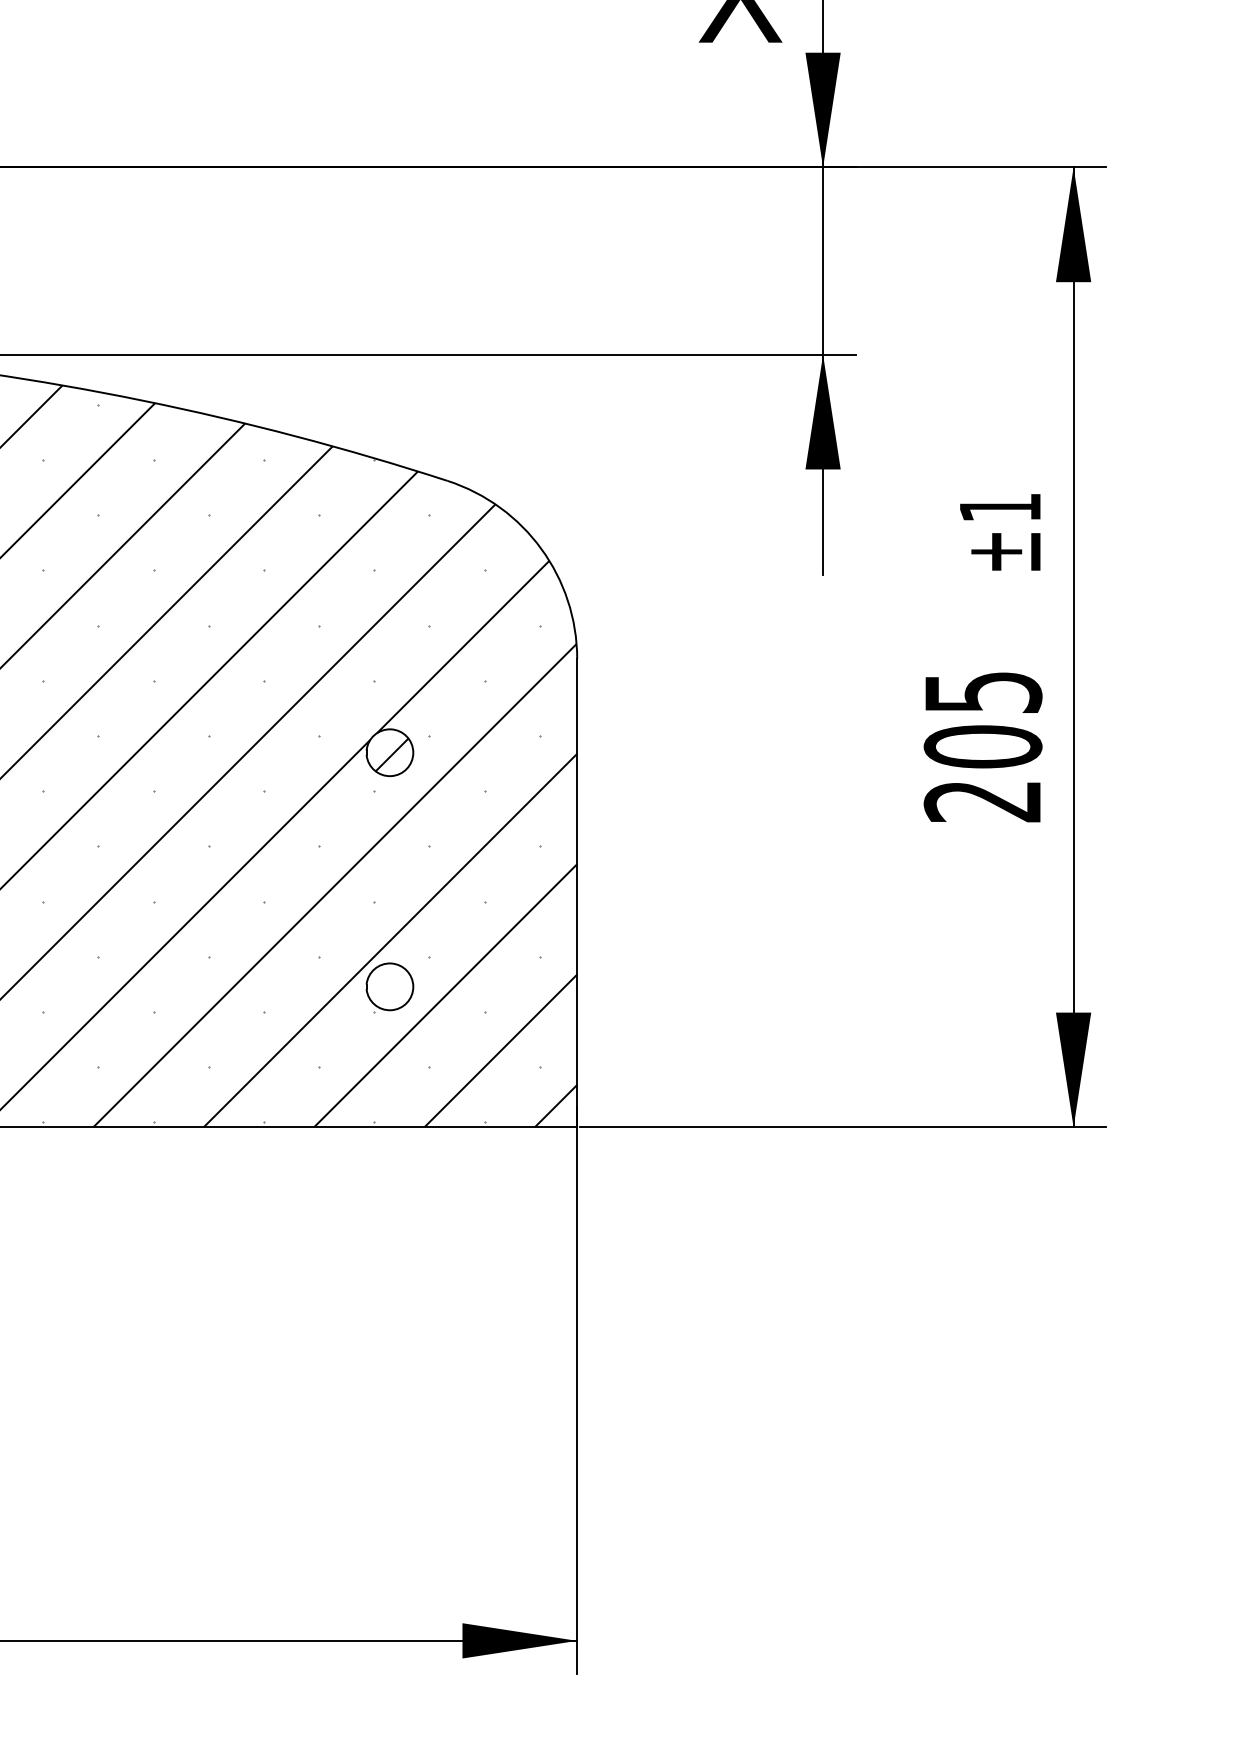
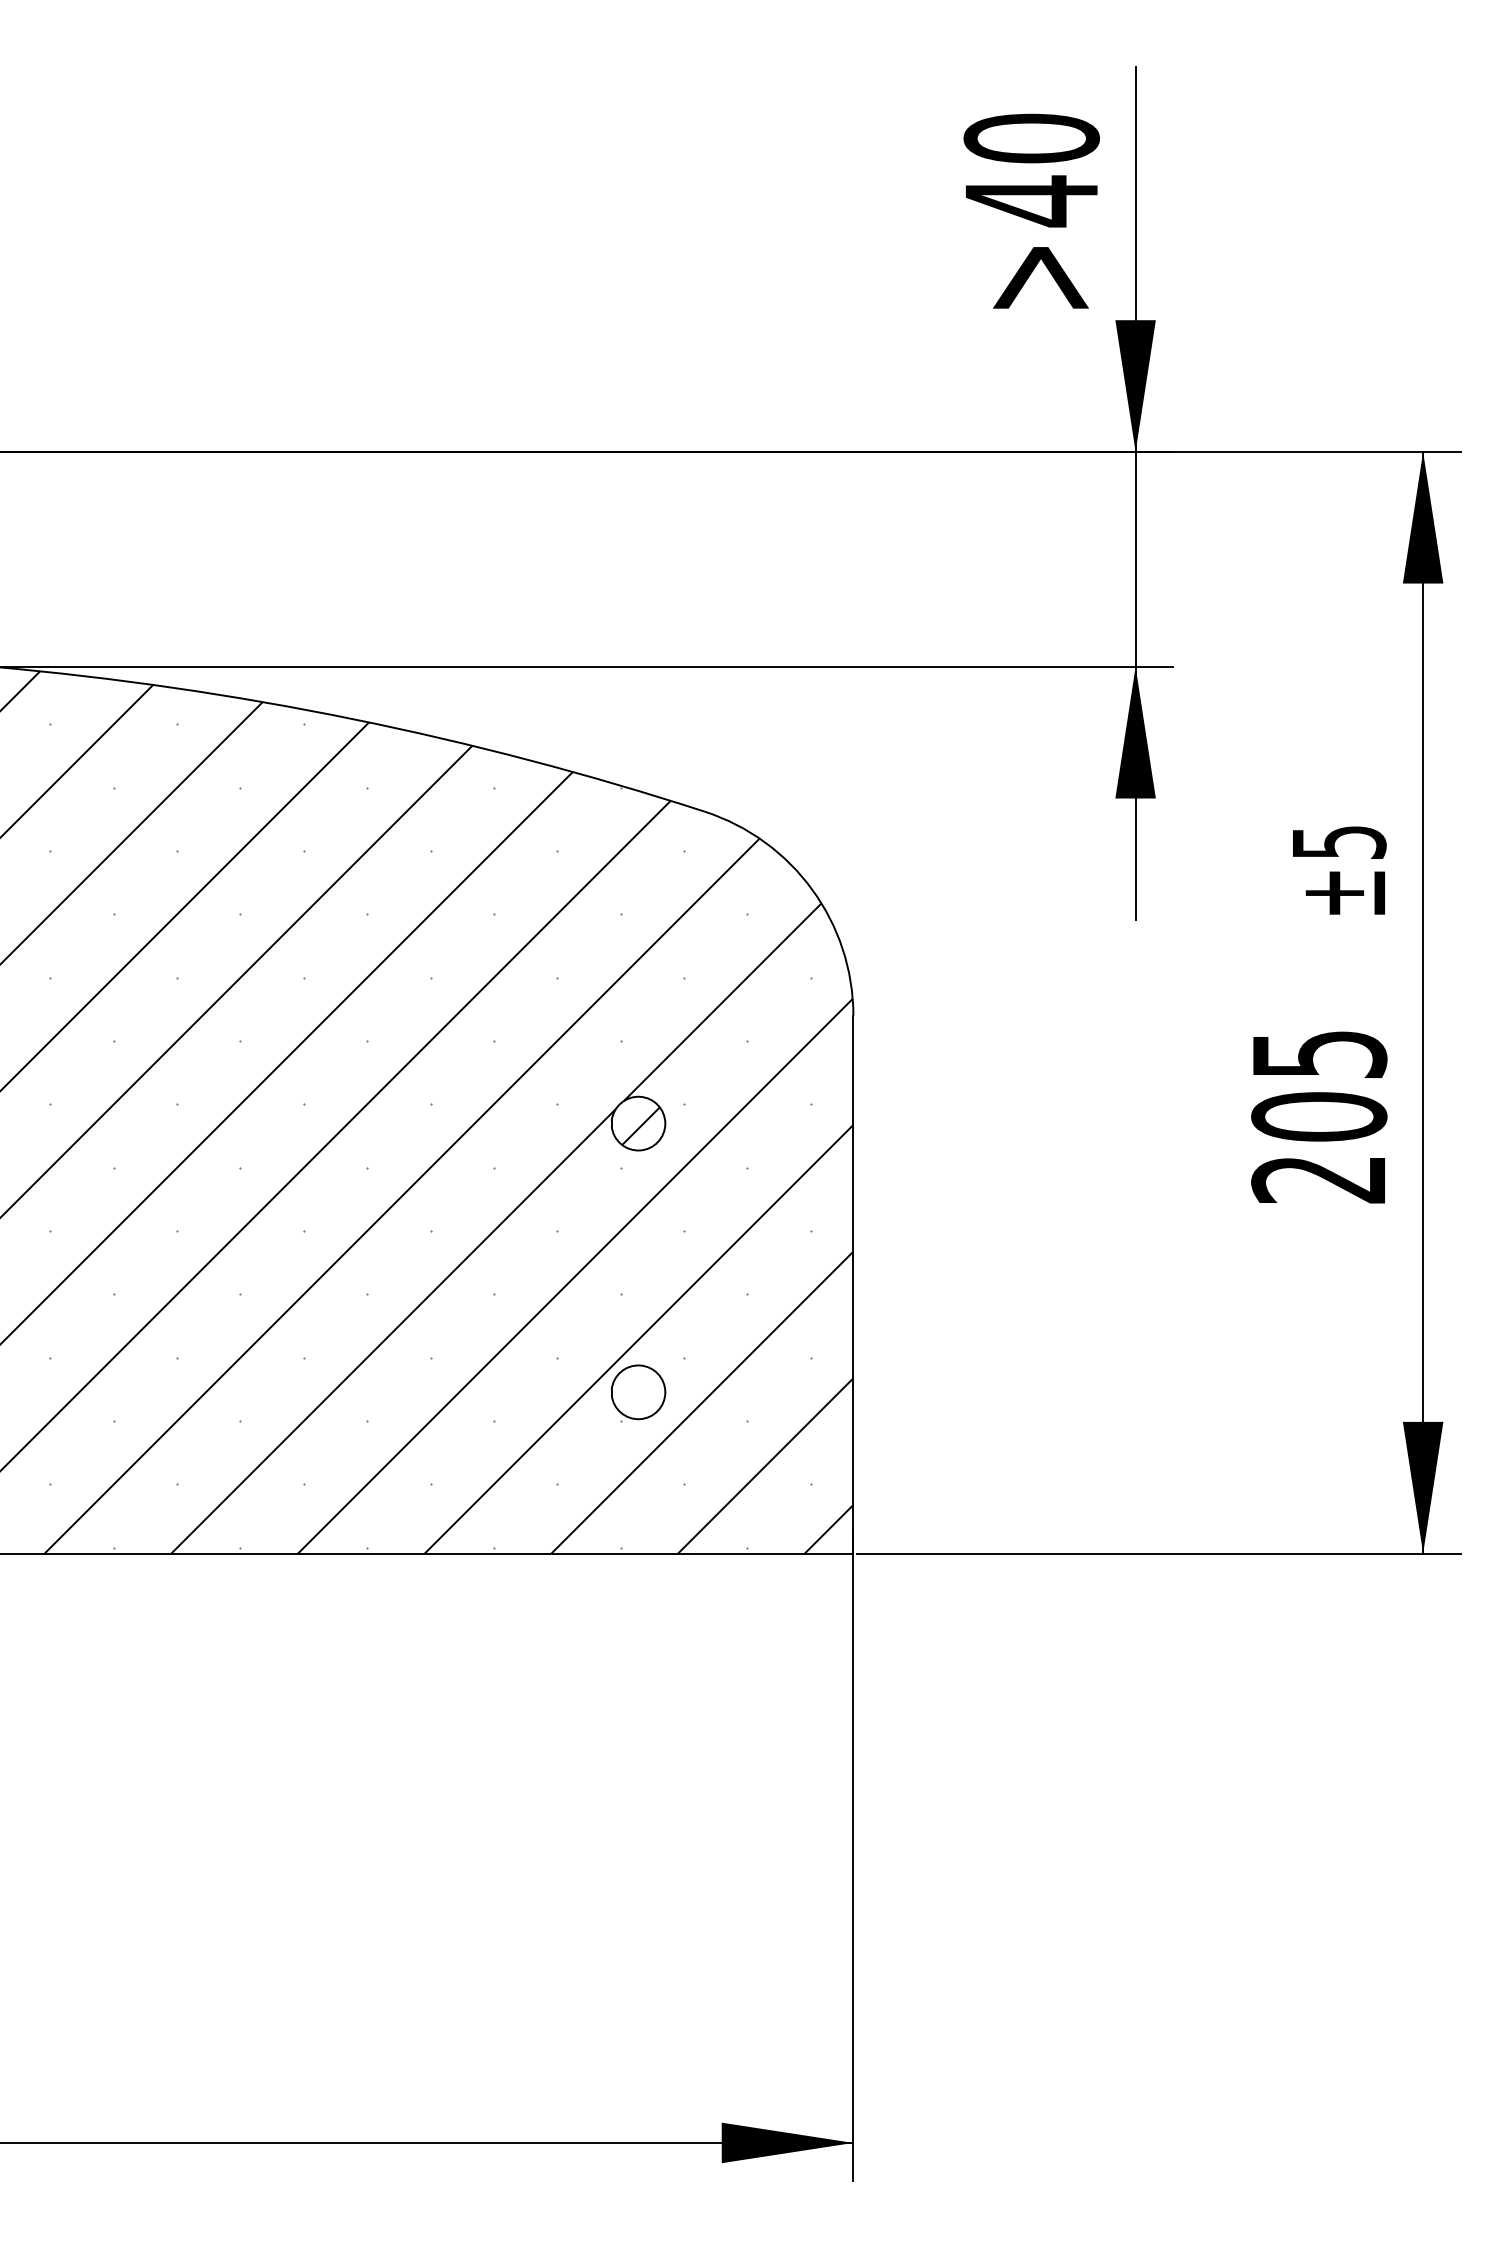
text: (1000, 507) -> (1339, 842), ±1 -> ±5

